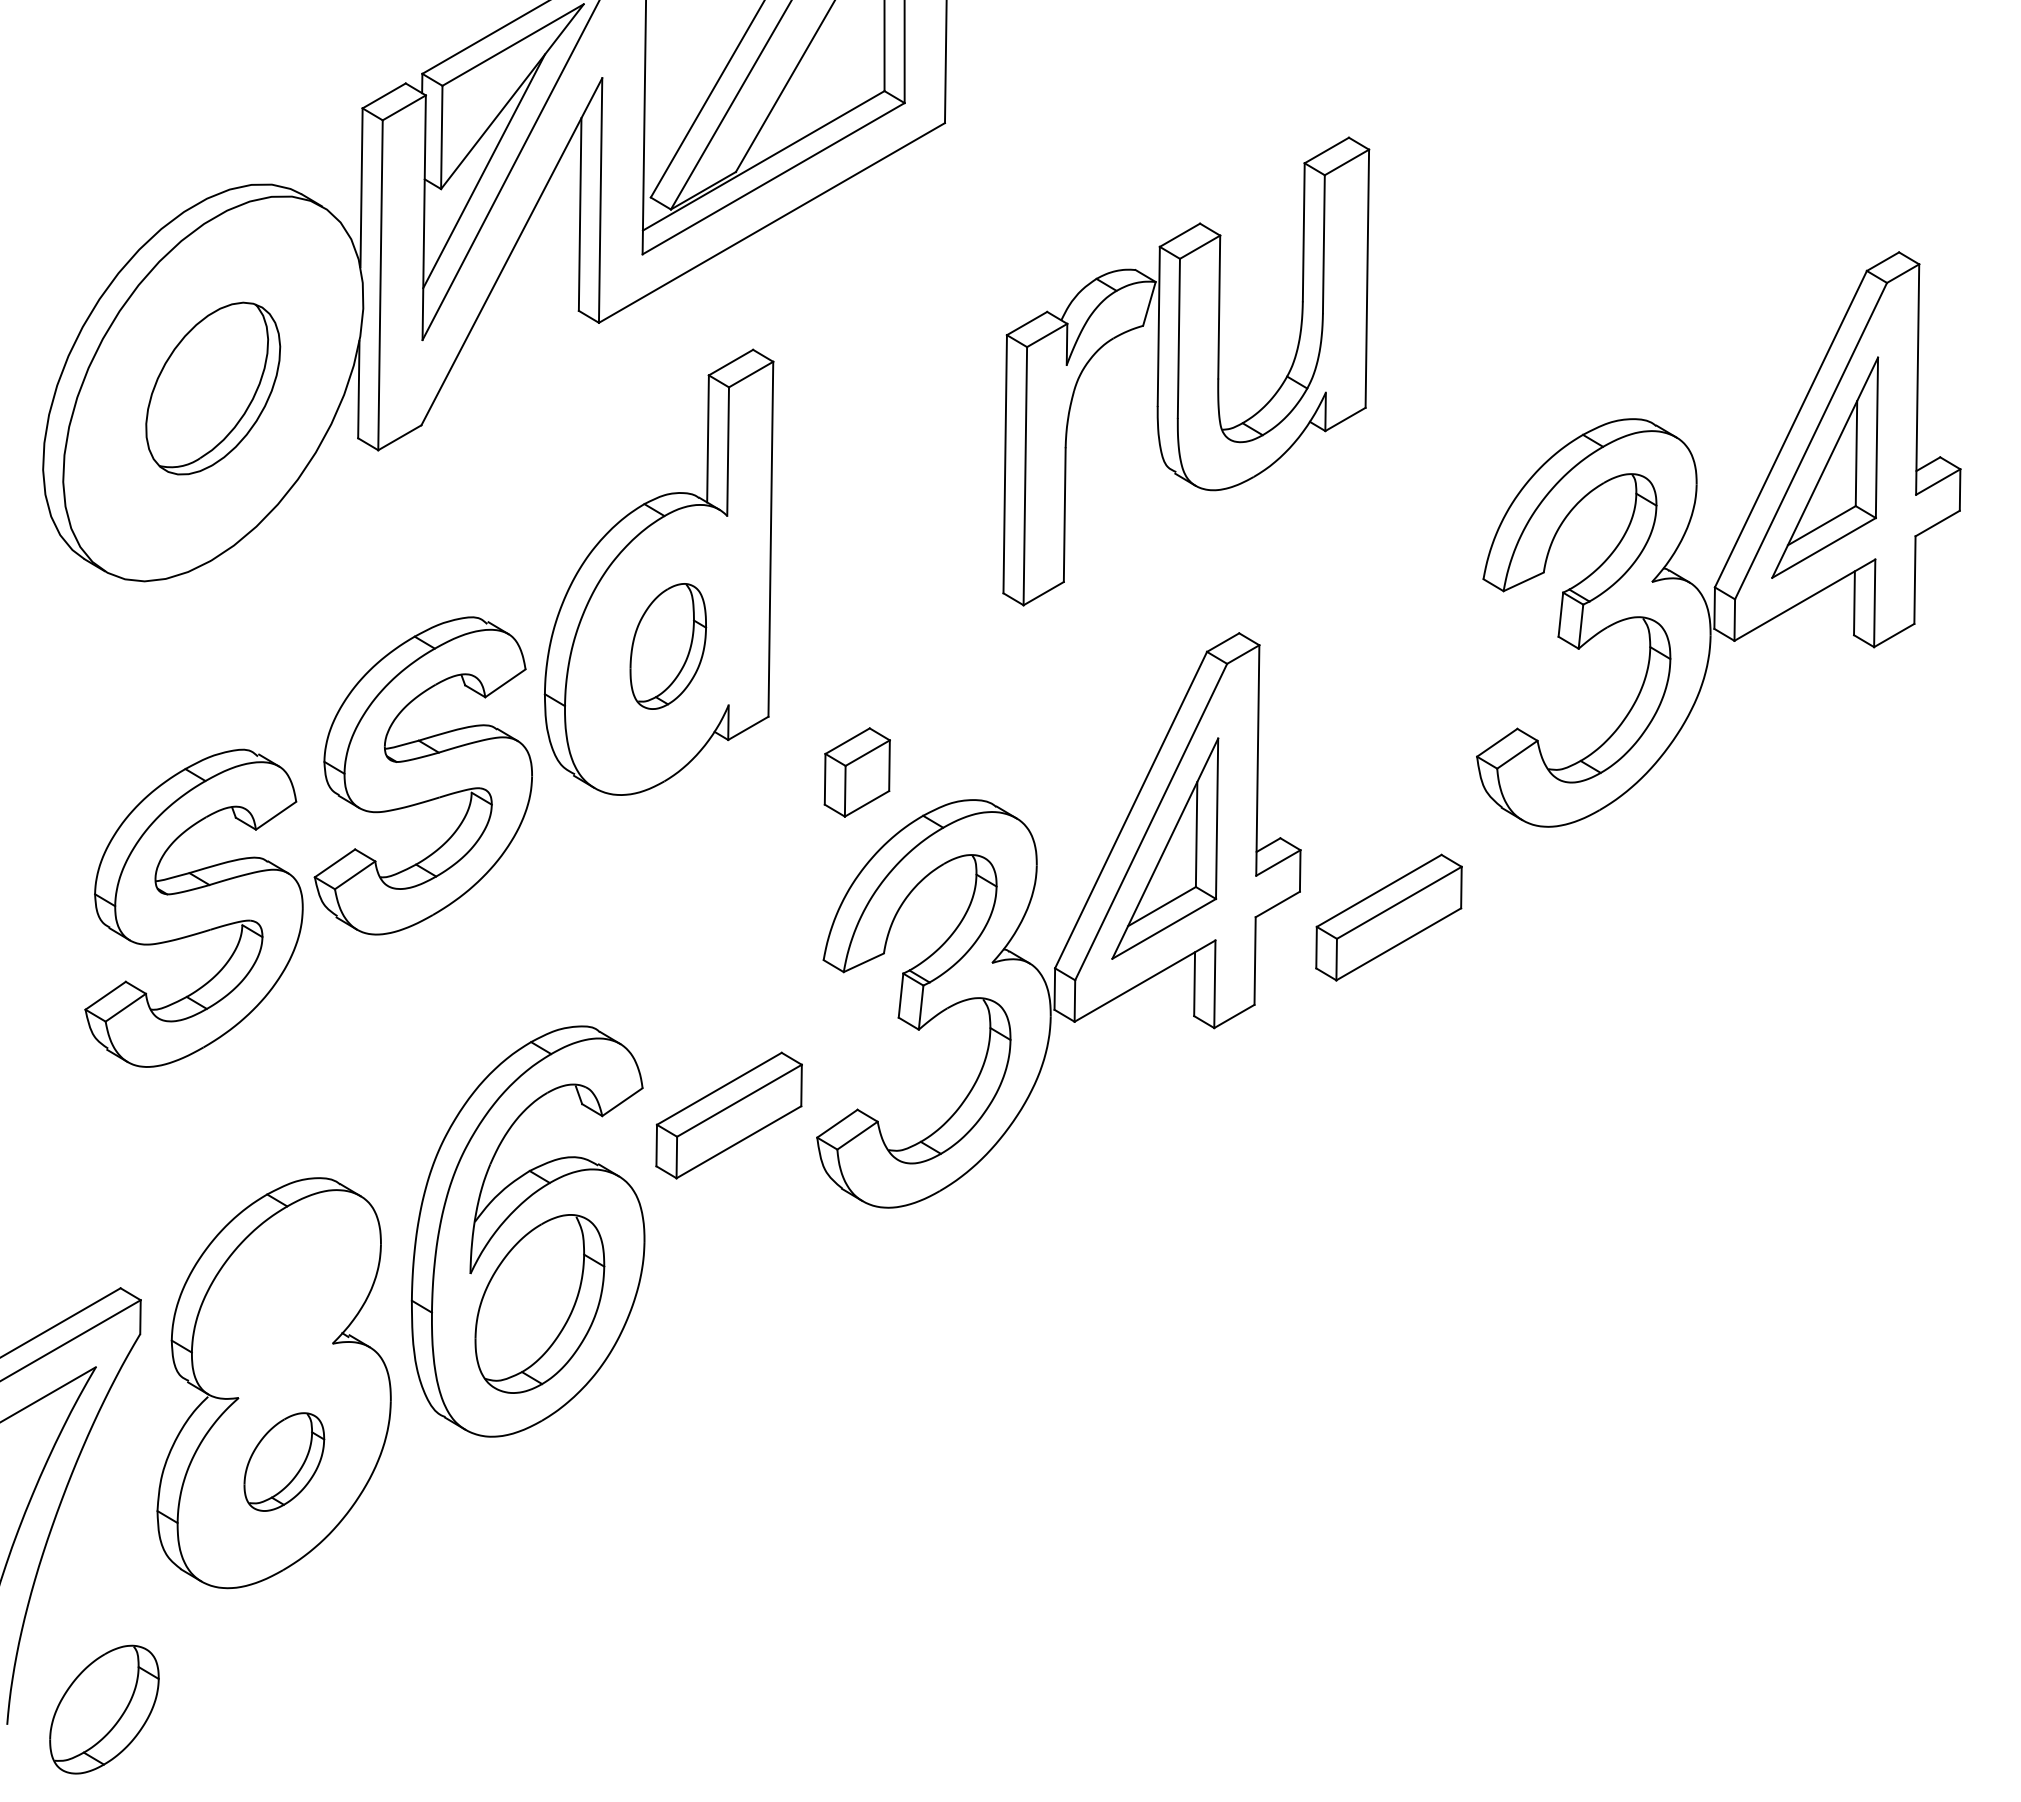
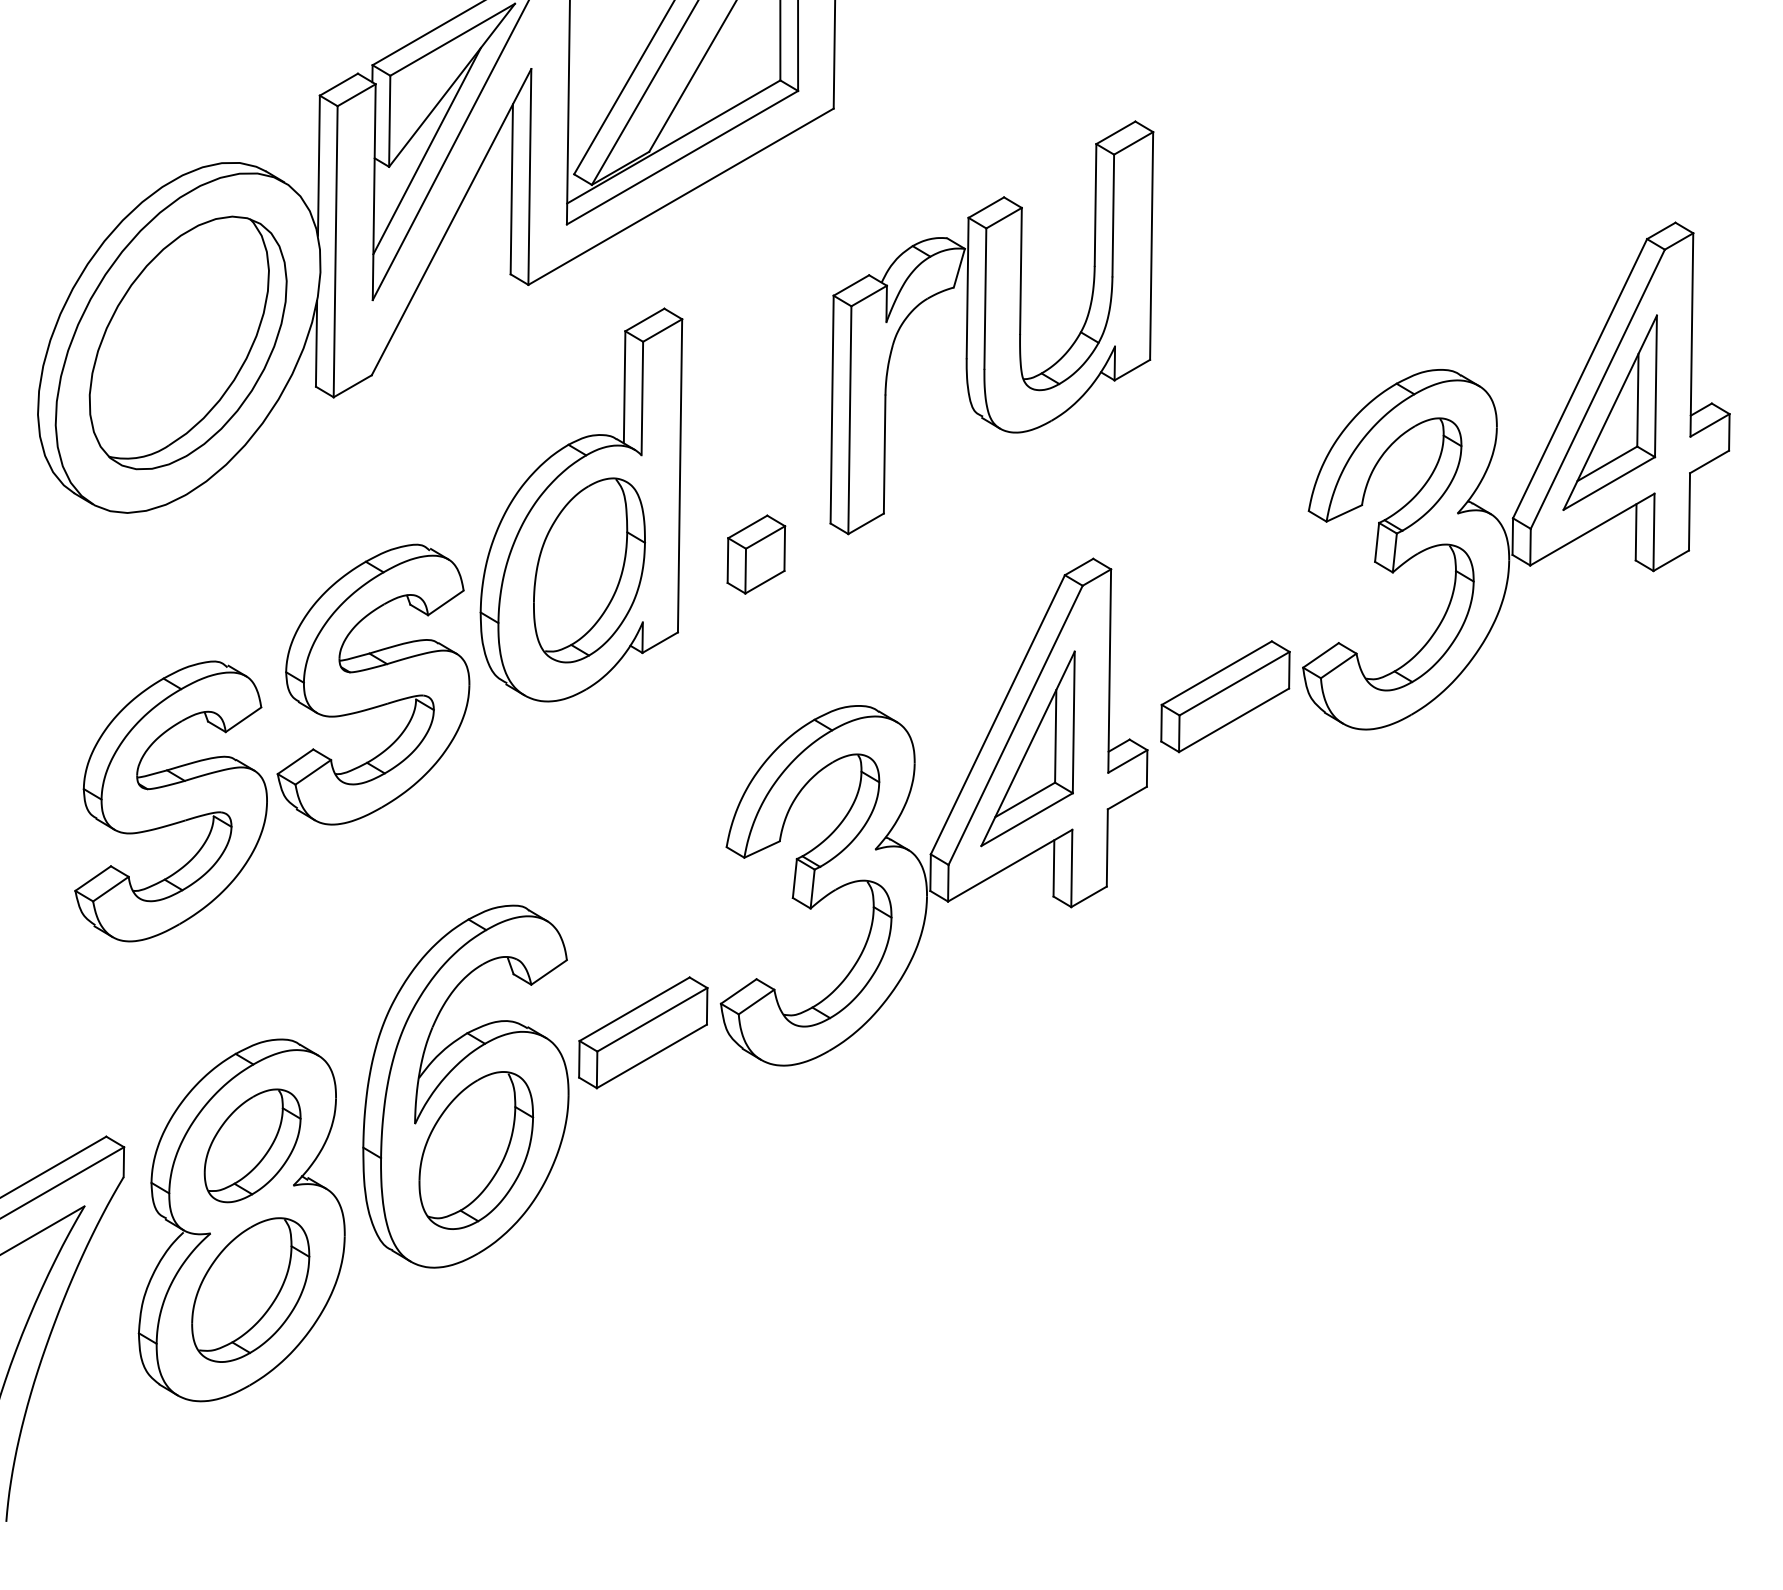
part: (1186, 371) -> (992, 327), moved
part: (212, 388) -> (187, 342), size x1.67
part: (668, 646) -> (589, 570), size x1.67
part: (856, 772) -> (755, 554), moved
part: (1388, 917) -> (1225, 696), moved
part: (728, 1115) -> (642, 1032), moved
part: (284, 1461) -> (250, 1289), size x1.67
part: (104, 1709) -> (252, 1145), moved

